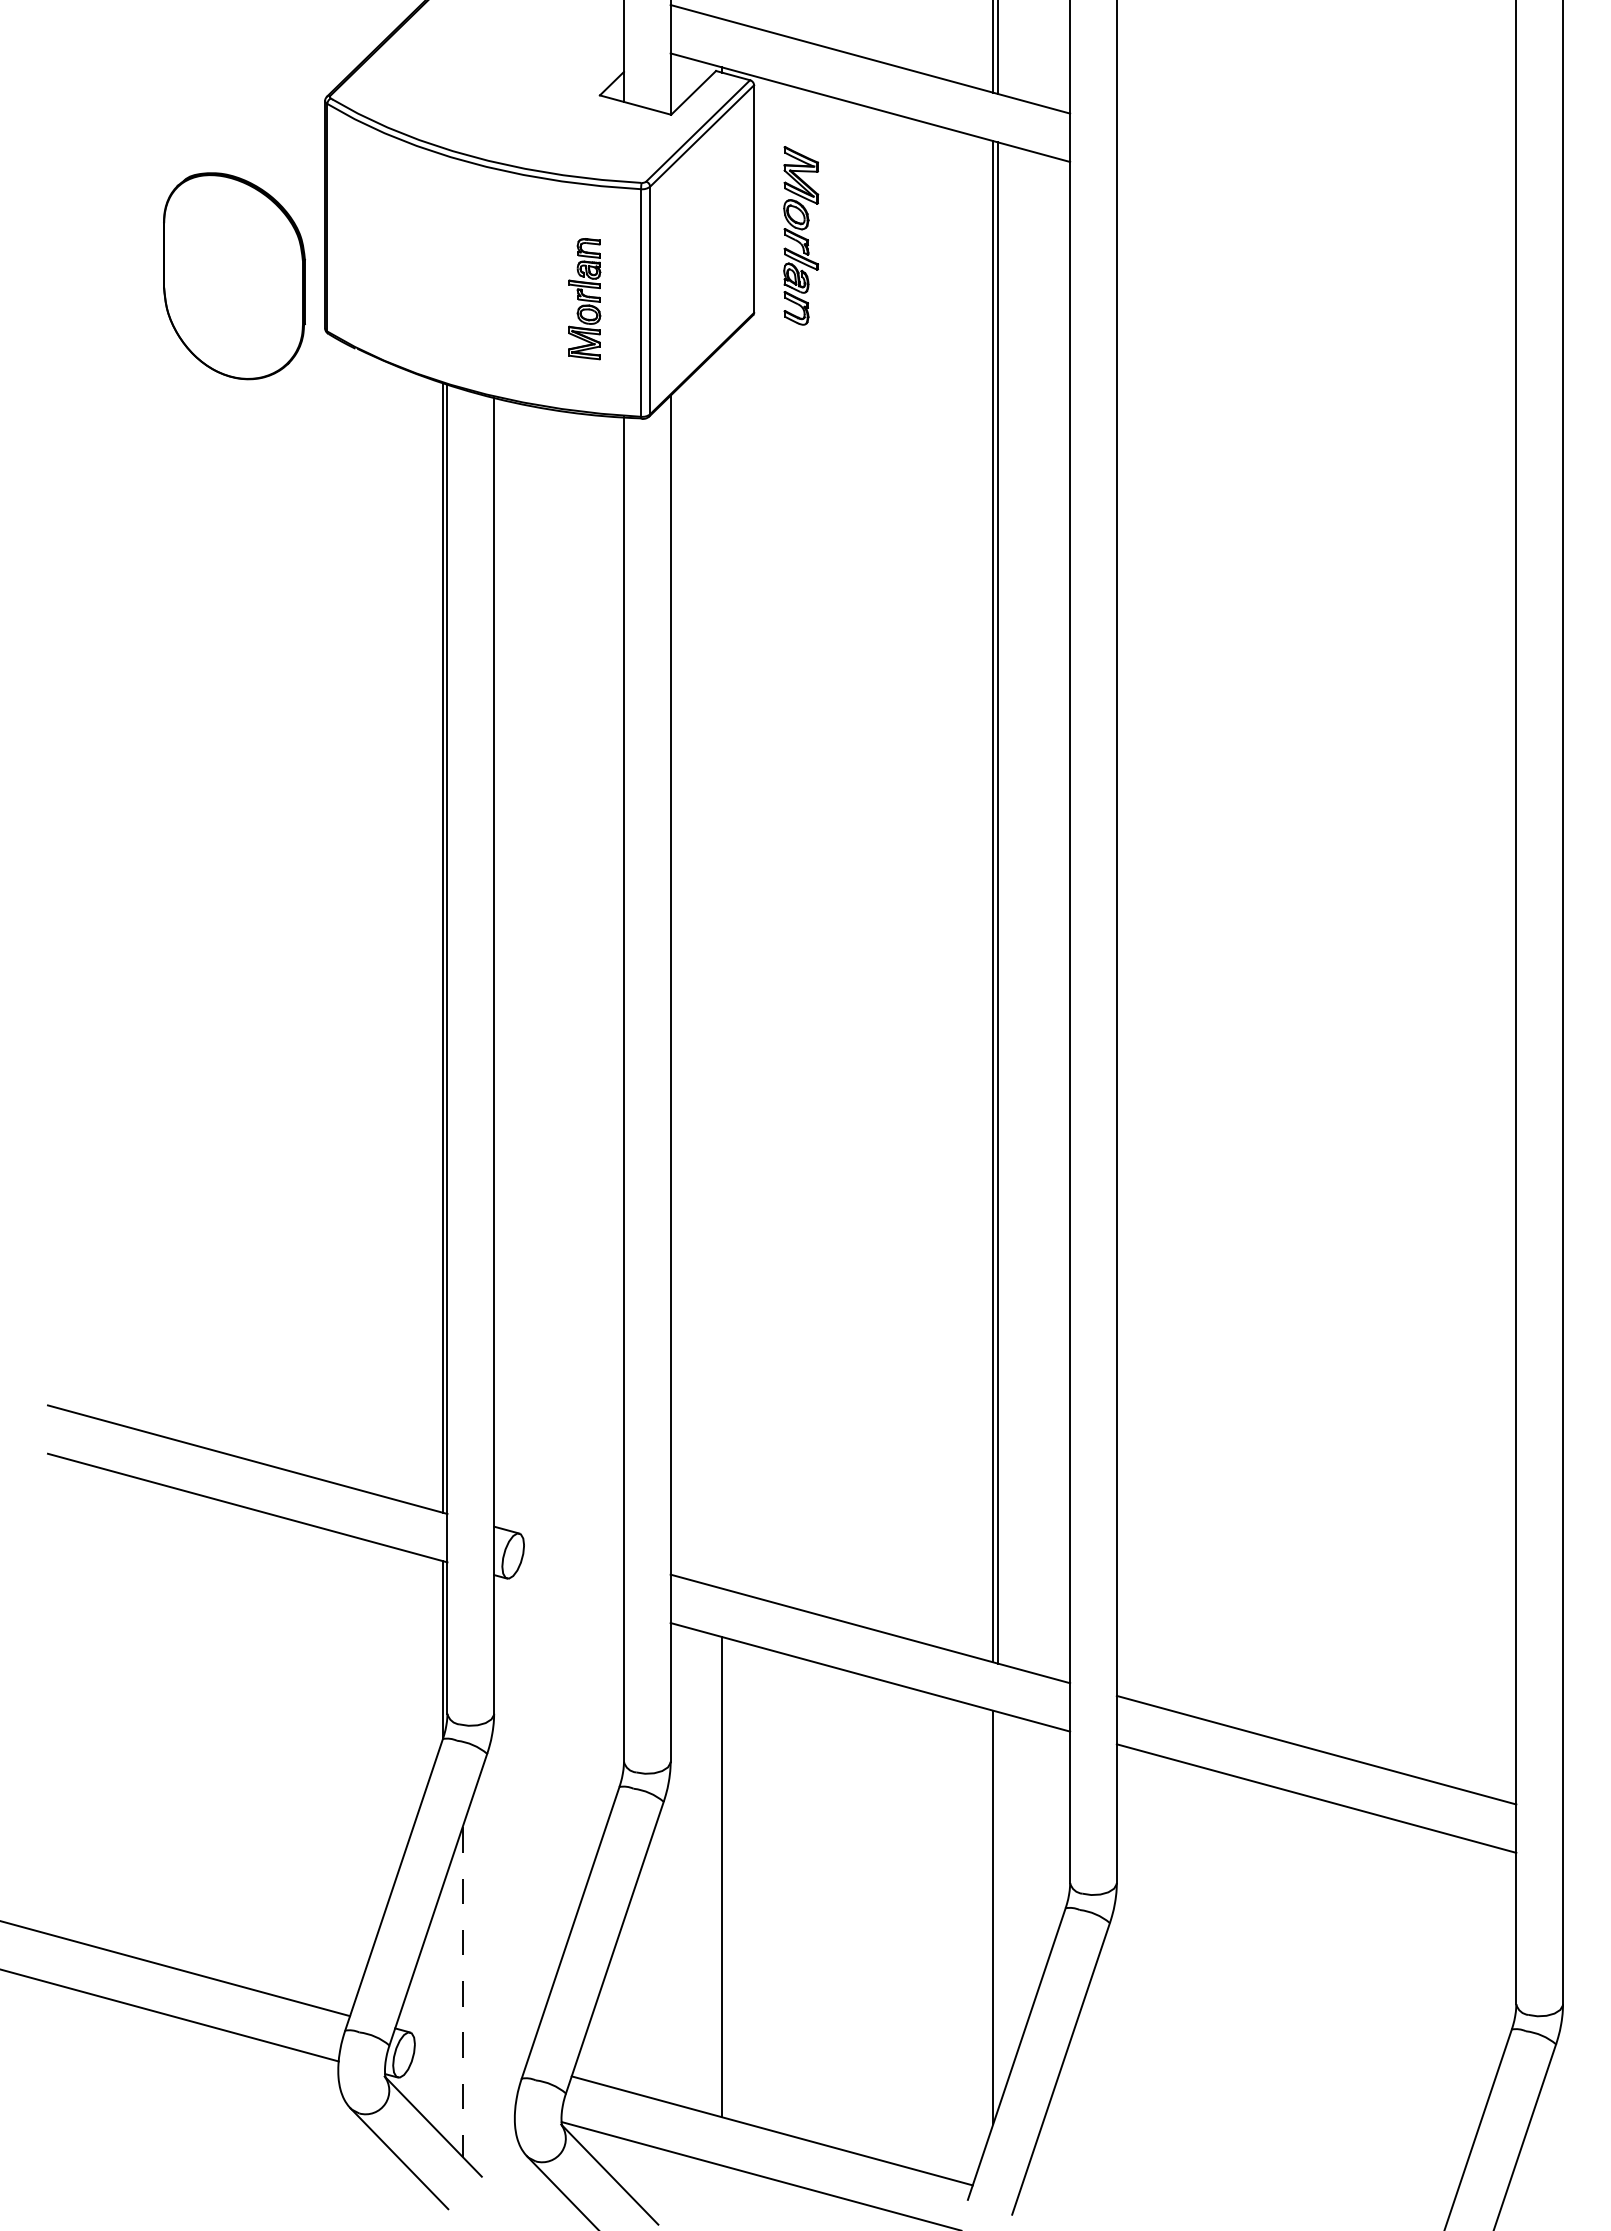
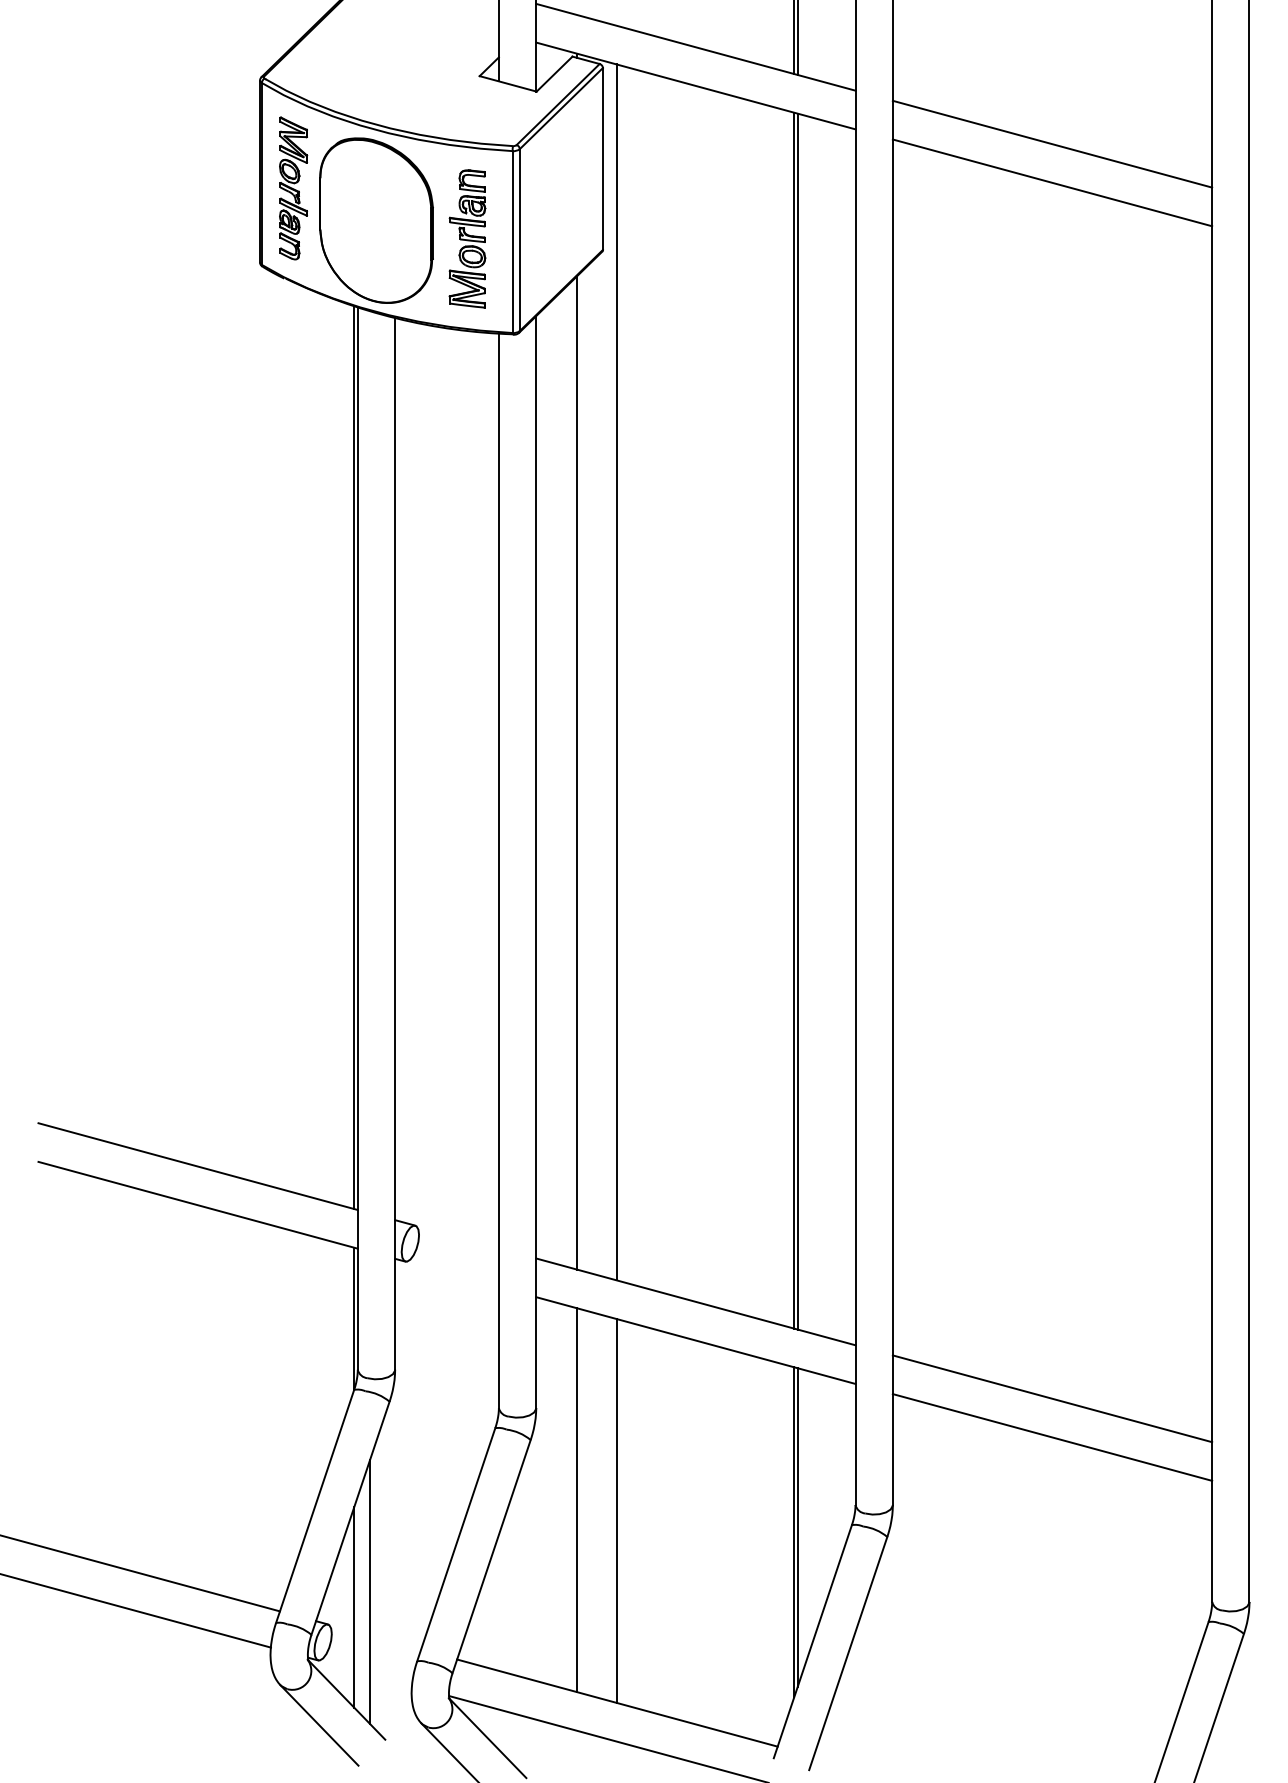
line: (1316, 179) -> (1052, 143), added
line: (1316, 228) -> (1052, 182), added
part: (801, 235) -> (293, 188), moved
part: (234, 276) -> (376, 220), moved
part: (584, 298) -> (467, 238), size x1.43
line: (771, 841) -> (616, 672), added
line: (722, 966) -> (577, 772), added
line: (771, 1889) -> (616, 1510), added
line: (997, 1911) -> (797, 1527), added
line: (462, 1992) -> (369, 1592), dashed -> solid
line: (443, 2011) -> (354, 1607), added

